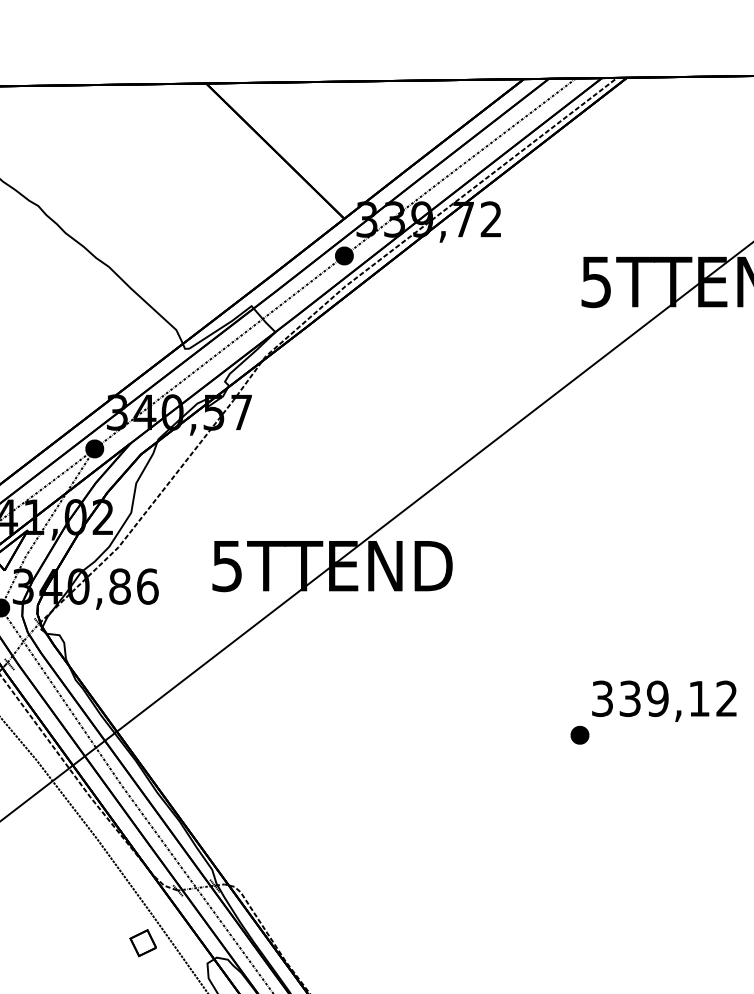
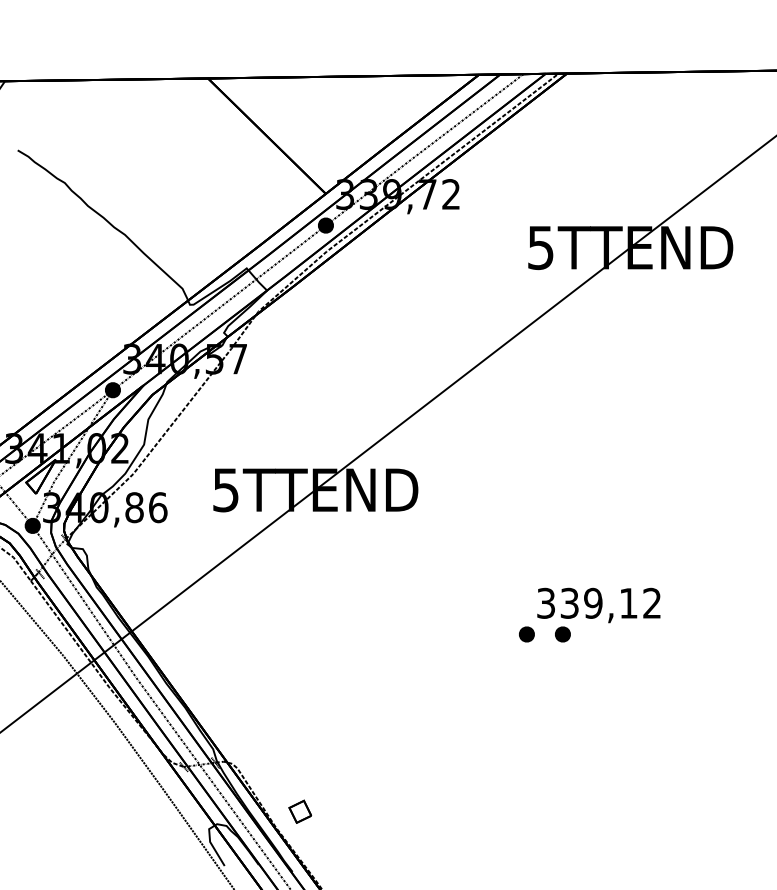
part: (621, 735) -> (562, 634), added
part: (143, 942) -> (300, 811), moved

